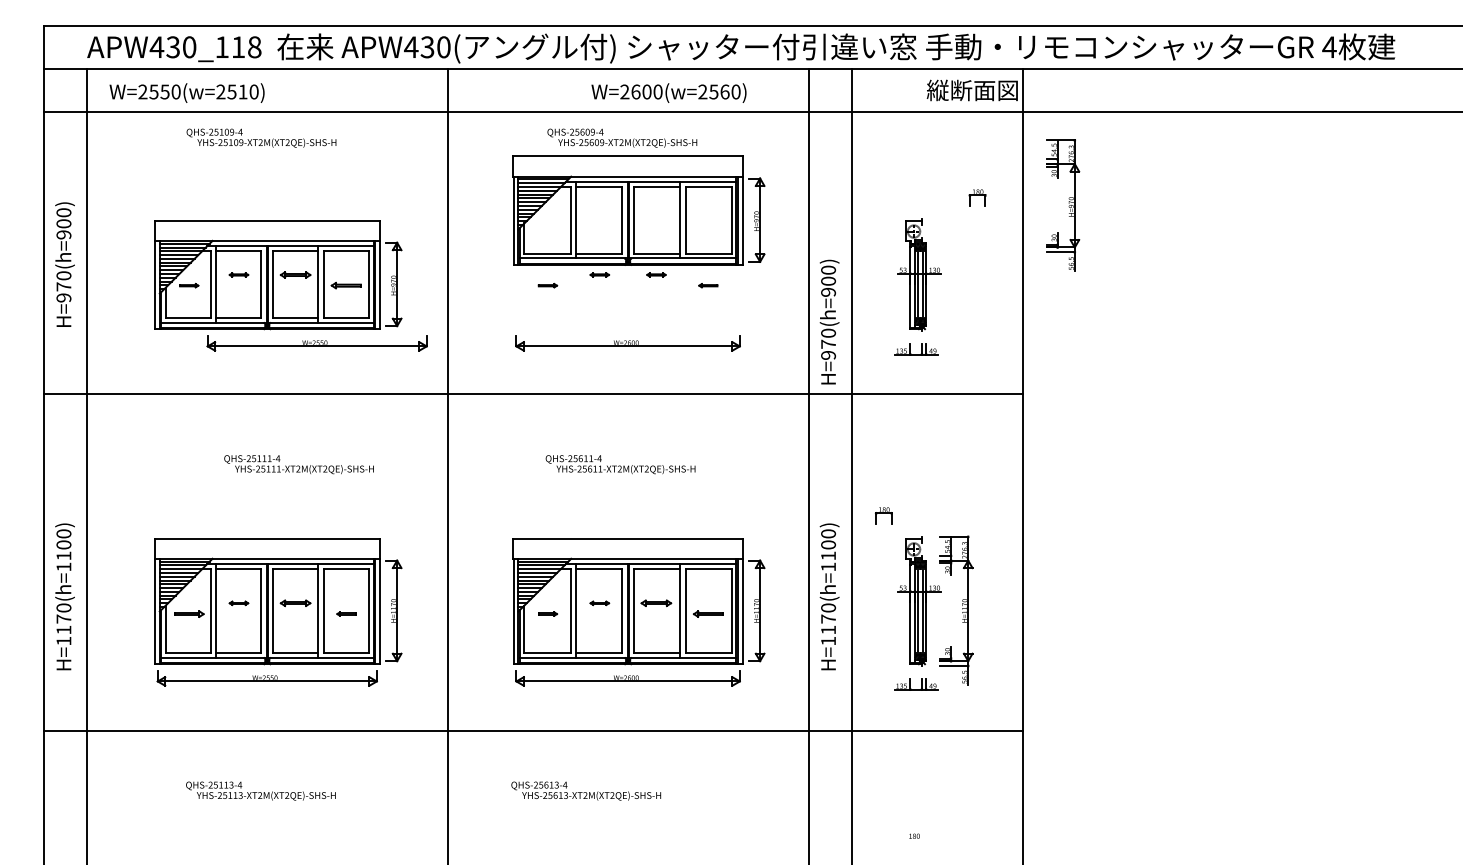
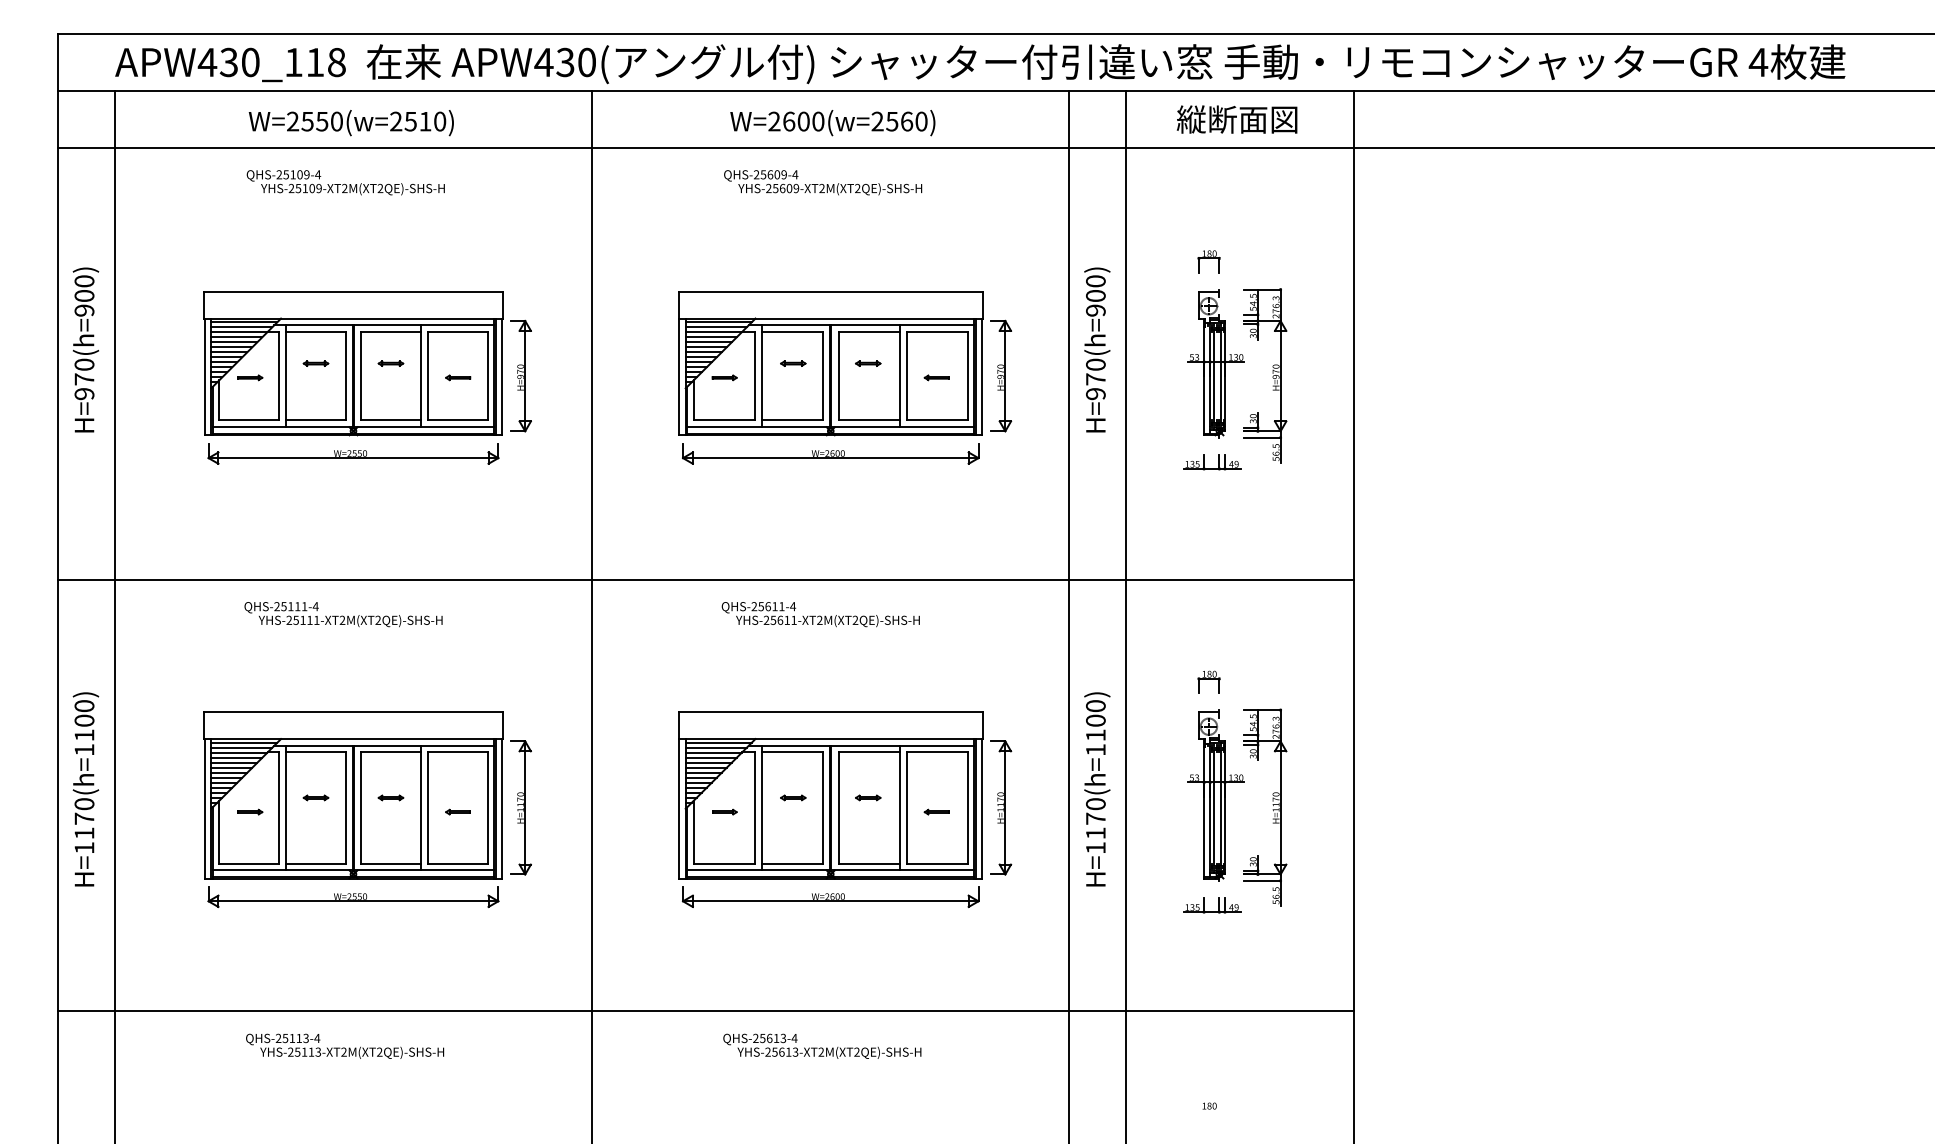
text: (971, 90) -> (1236, 119), moved
text: (186, 93) -> (350, 123), moved
text: (668, 93) -> (832, 123), moved
part: (977, 197) -> (1208, 261), moved
part: (1068, 206) -> (1272, 376), moved
part: (639, 210) -> (845, 363), moved
part: (295, 274) -> (390, 363), size x0.62
part: (346, 285) -> (458, 377), size x0.62
text: (829, 321) -> (1097, 349), moved
part: (317, 342) -> (353, 453), moved
line: (533, 394) -> (705, 579), moved
text: (299, 464) -> (343, 614), moved
part: (883, 515) -> (1208, 681), moved
part: (295, 602) -> (390, 797), size x0.62
part: (656, 602) -> (868, 797), size x0.62
part: (189, 613) -> (250, 811), size x0.62
part: (708, 613) -> (936, 811), size x0.62
line: (533, 731) -> (705, 1011), moved
text: (586, 790) -> (822, 1045), moved

